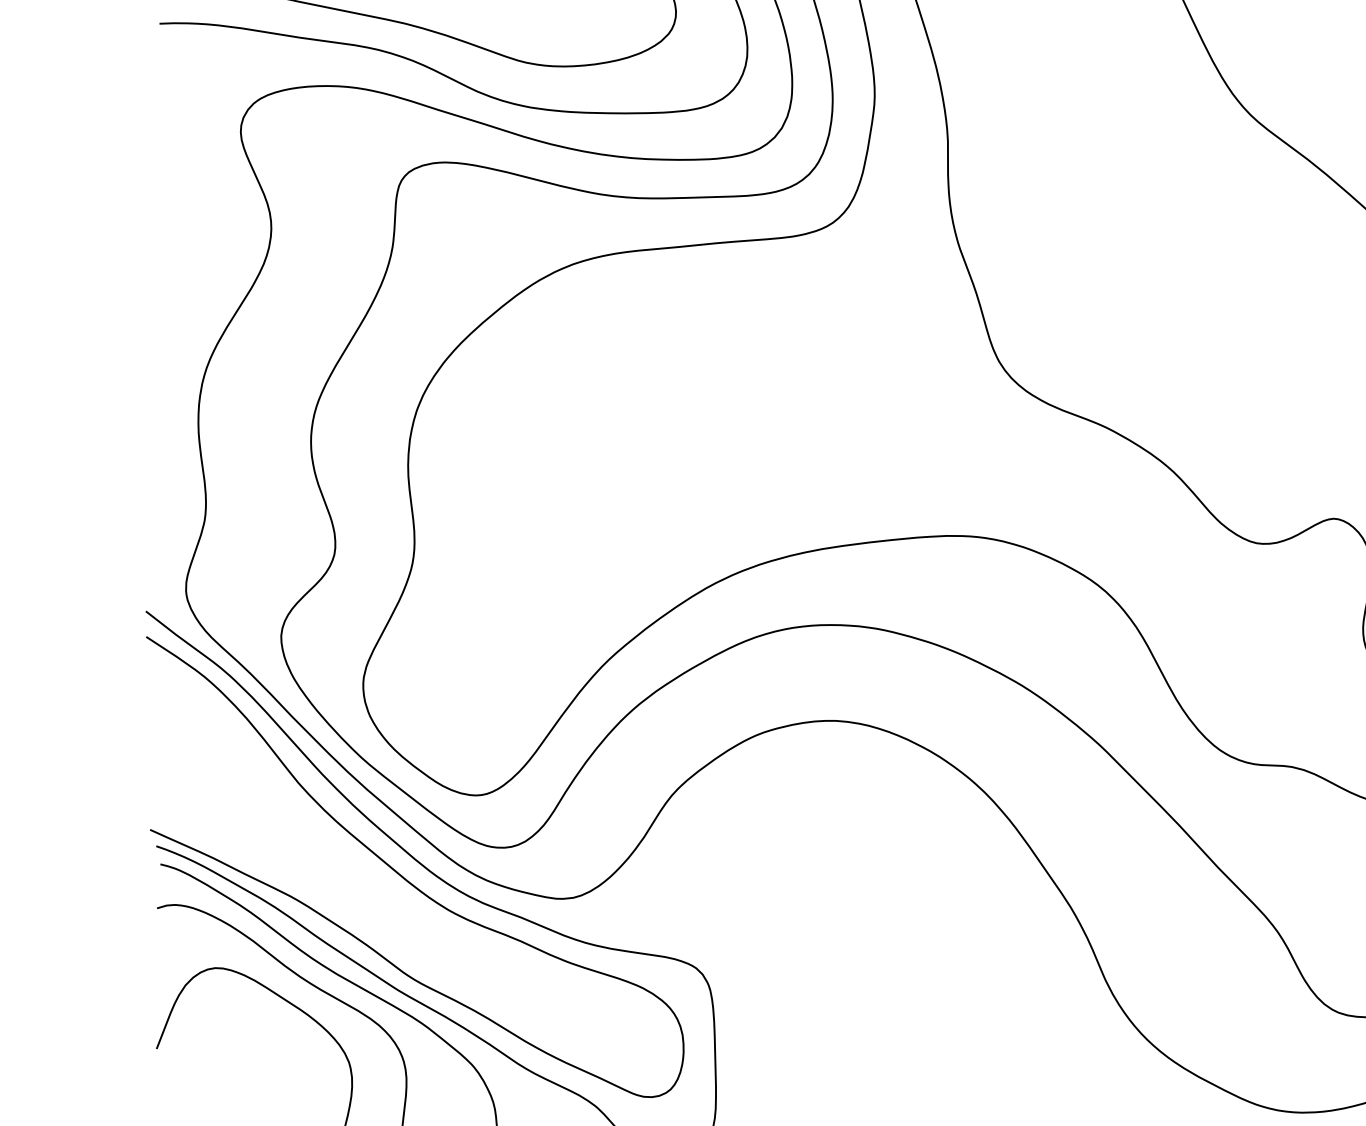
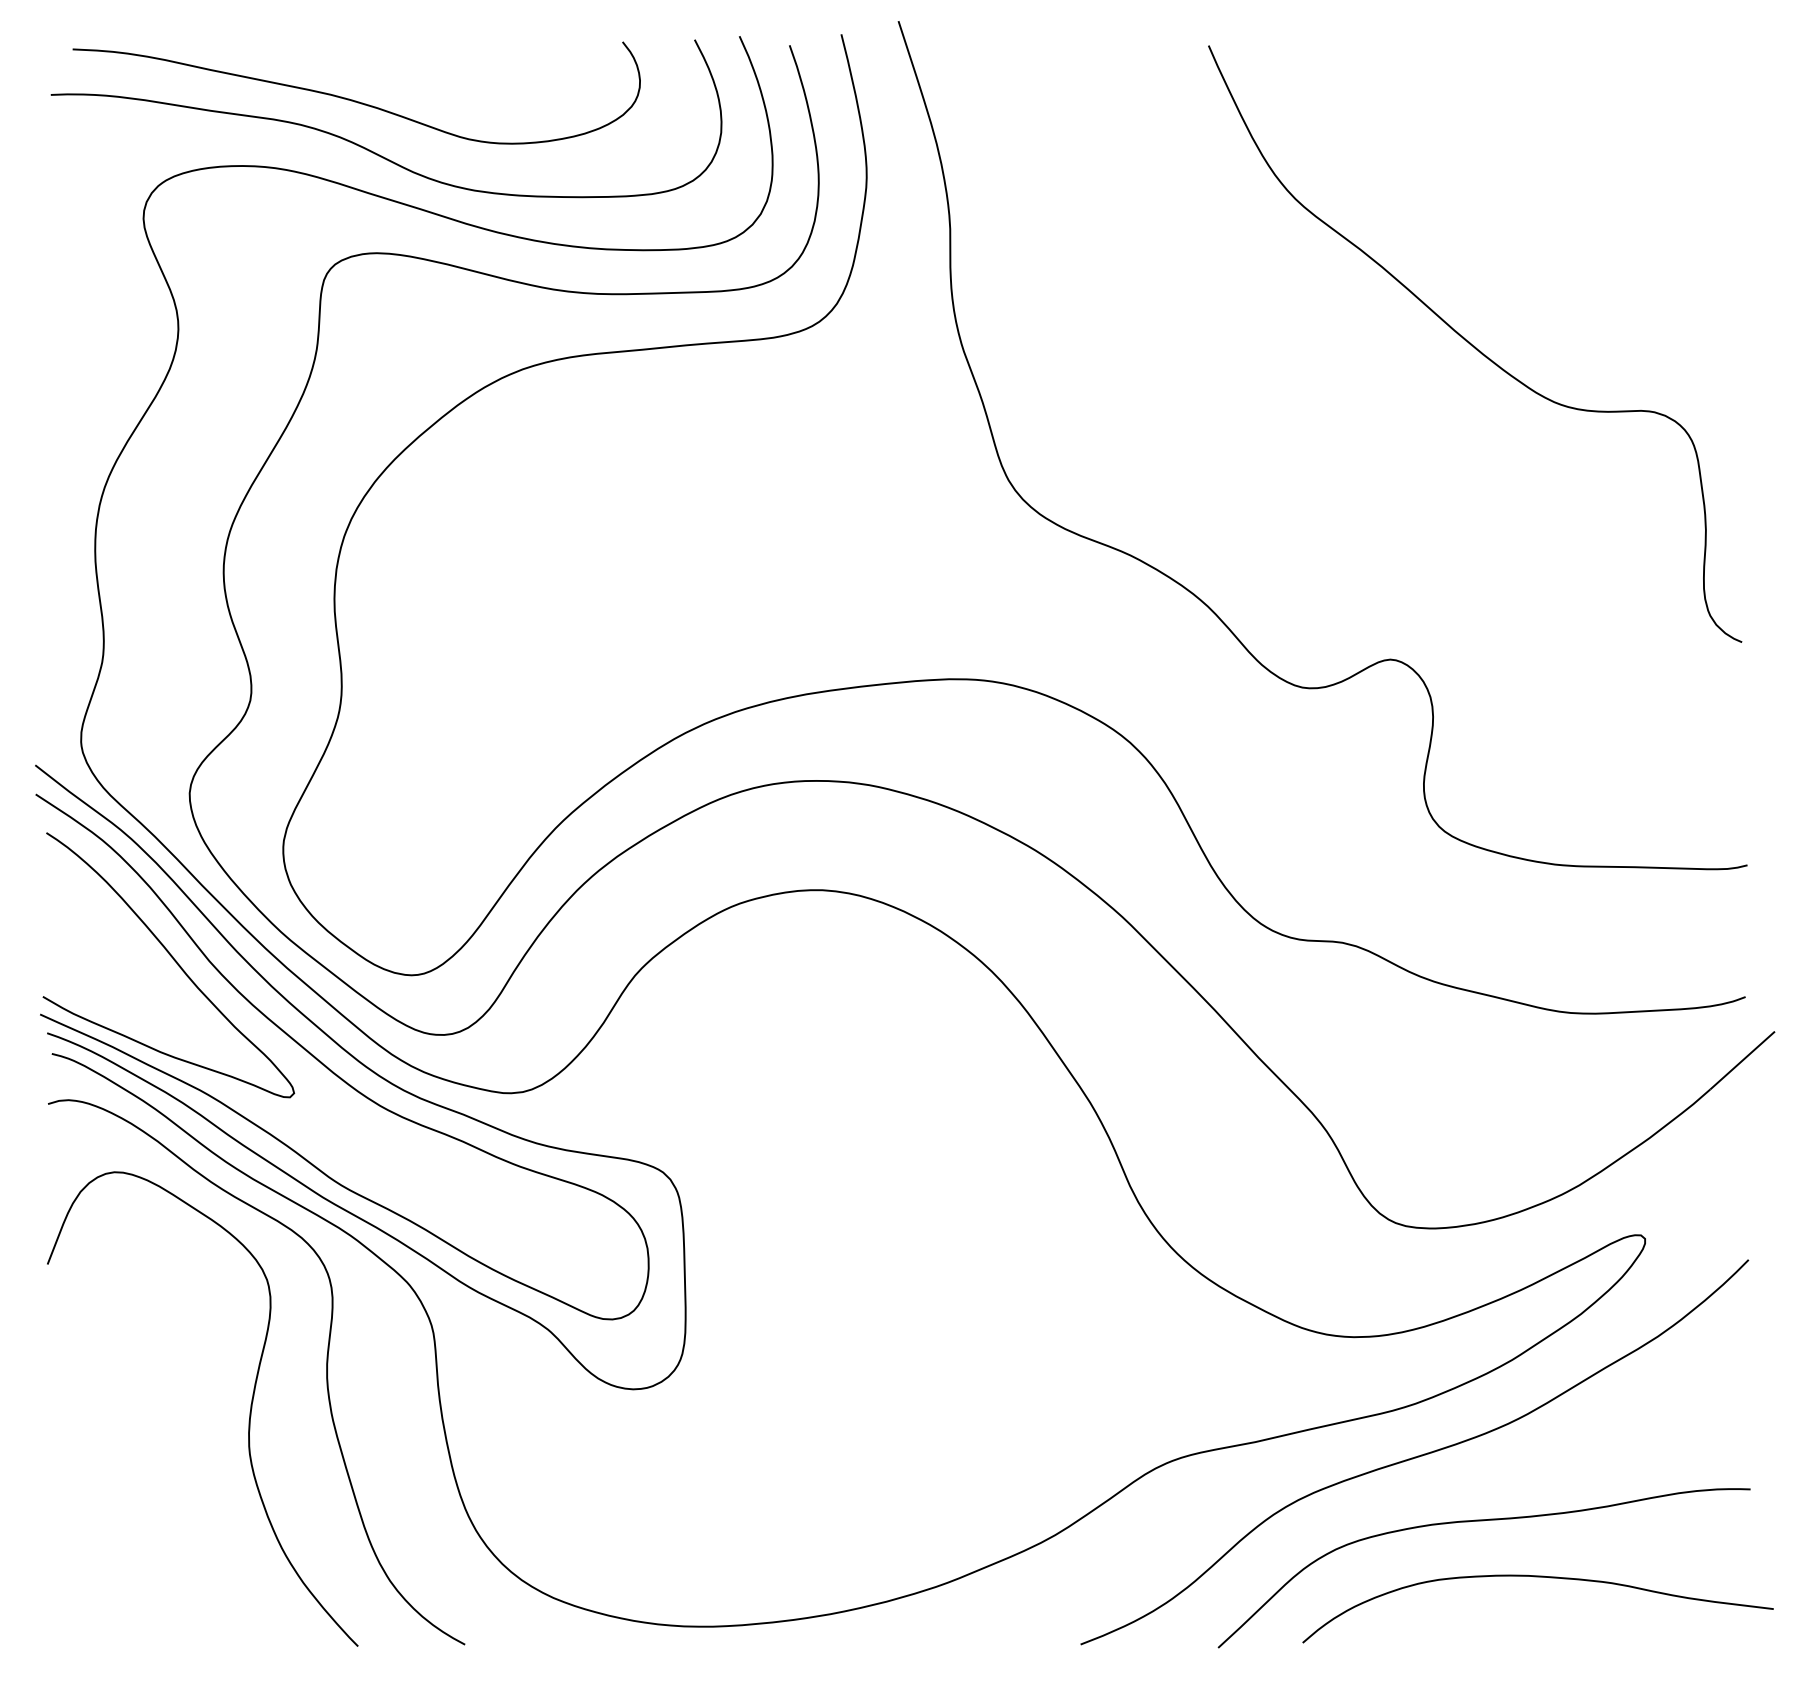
curve: (267, 782) -> (173, 960), added

